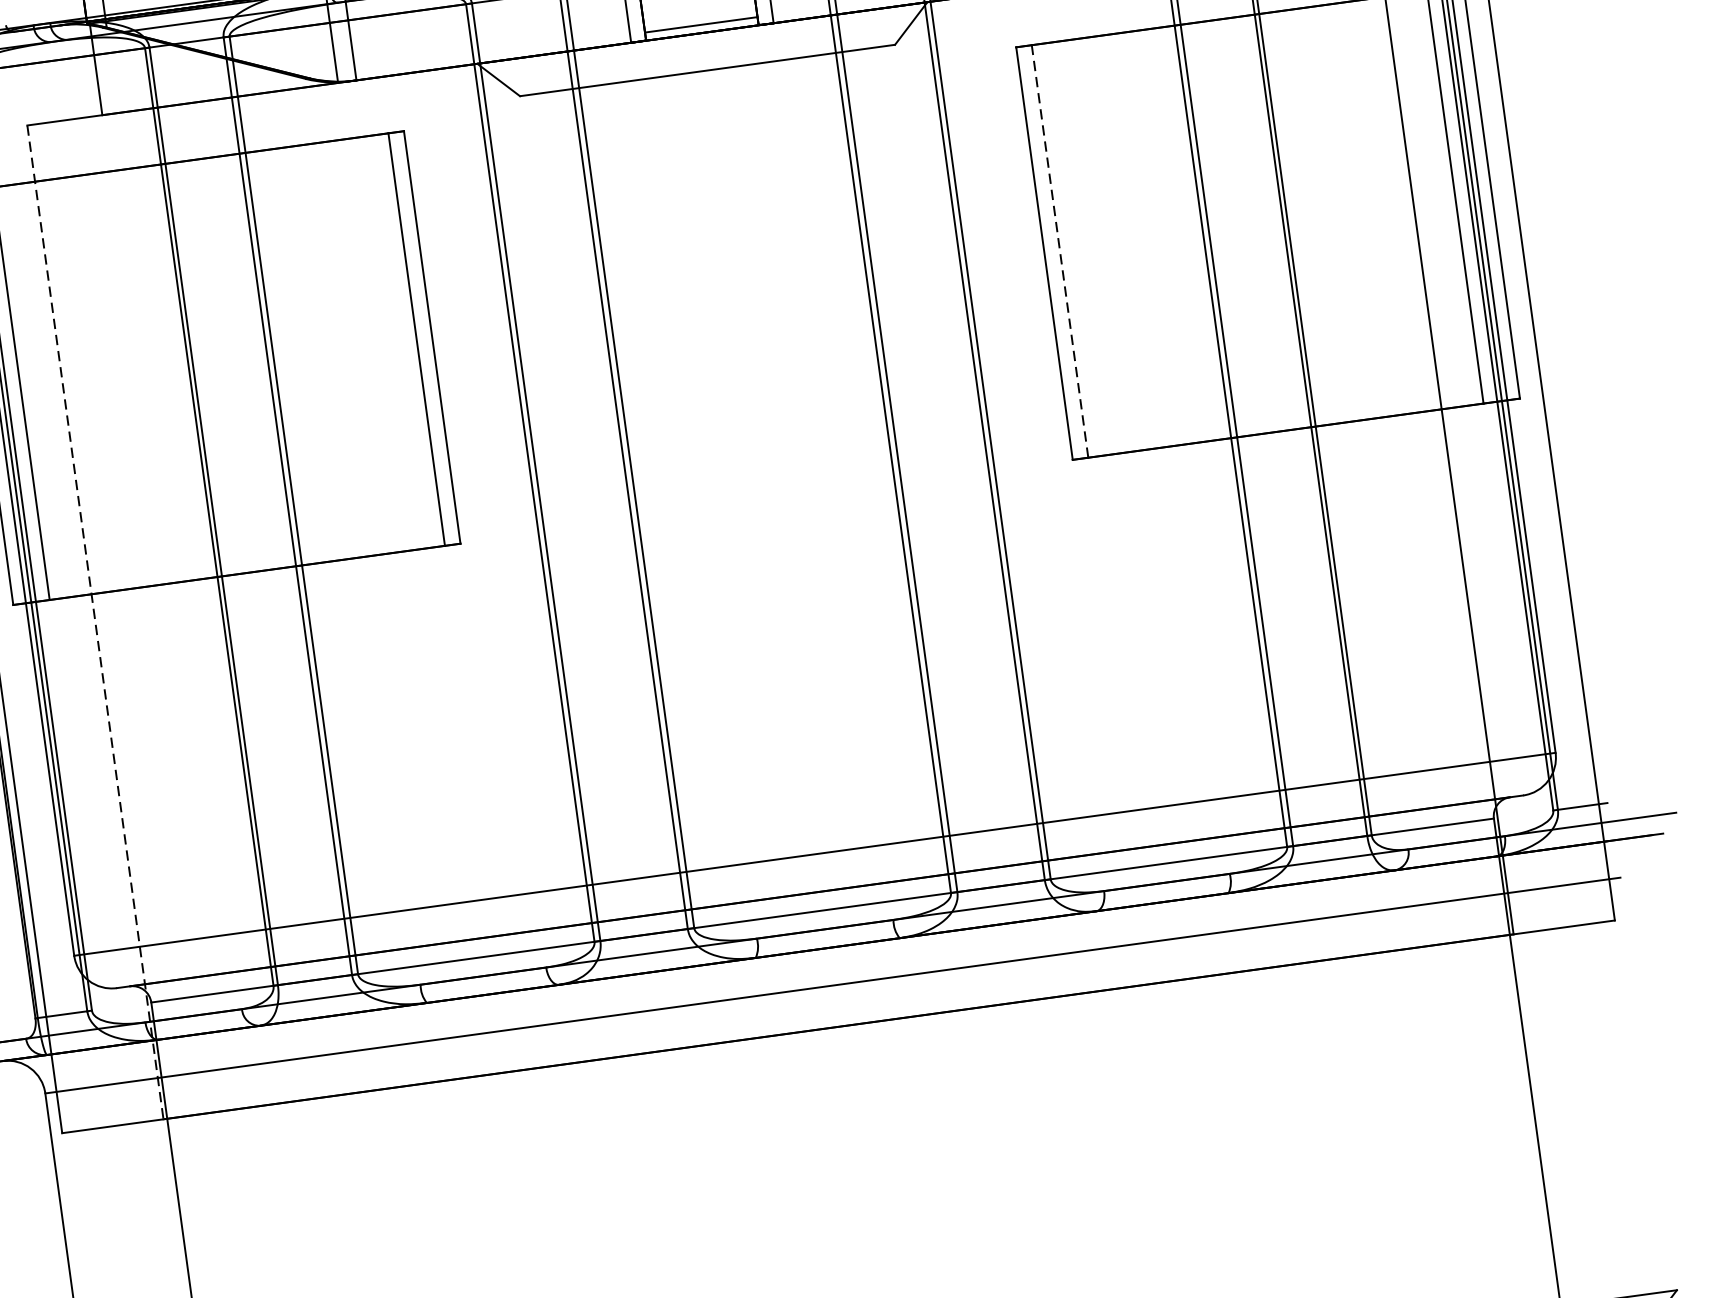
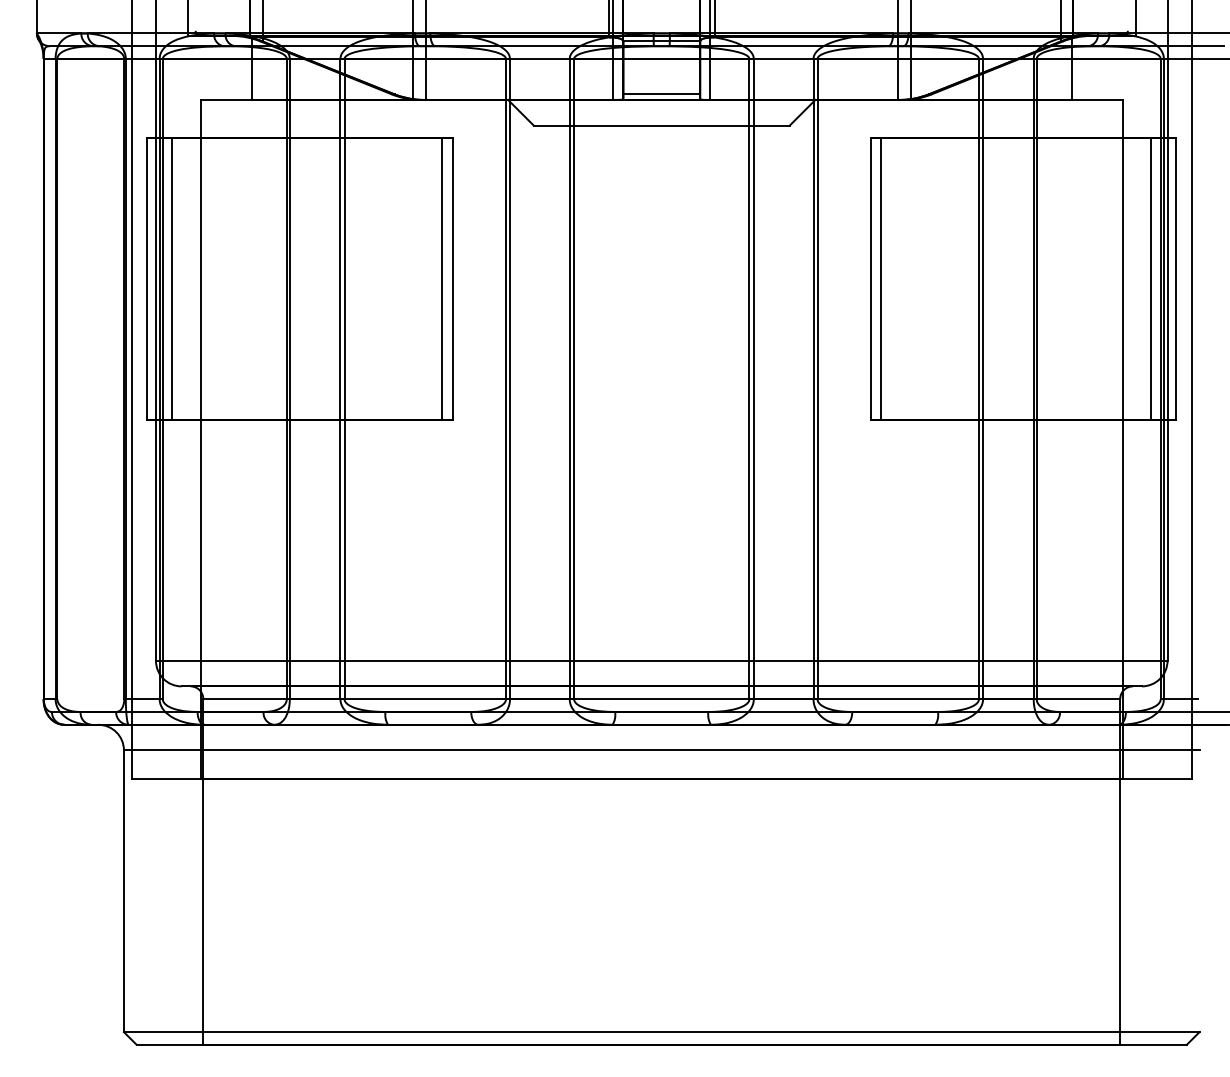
line: (1060, 251) -> (881, 279), dashed -> solid
line: (95, 622) -> (200, 439), dashed -> solid

